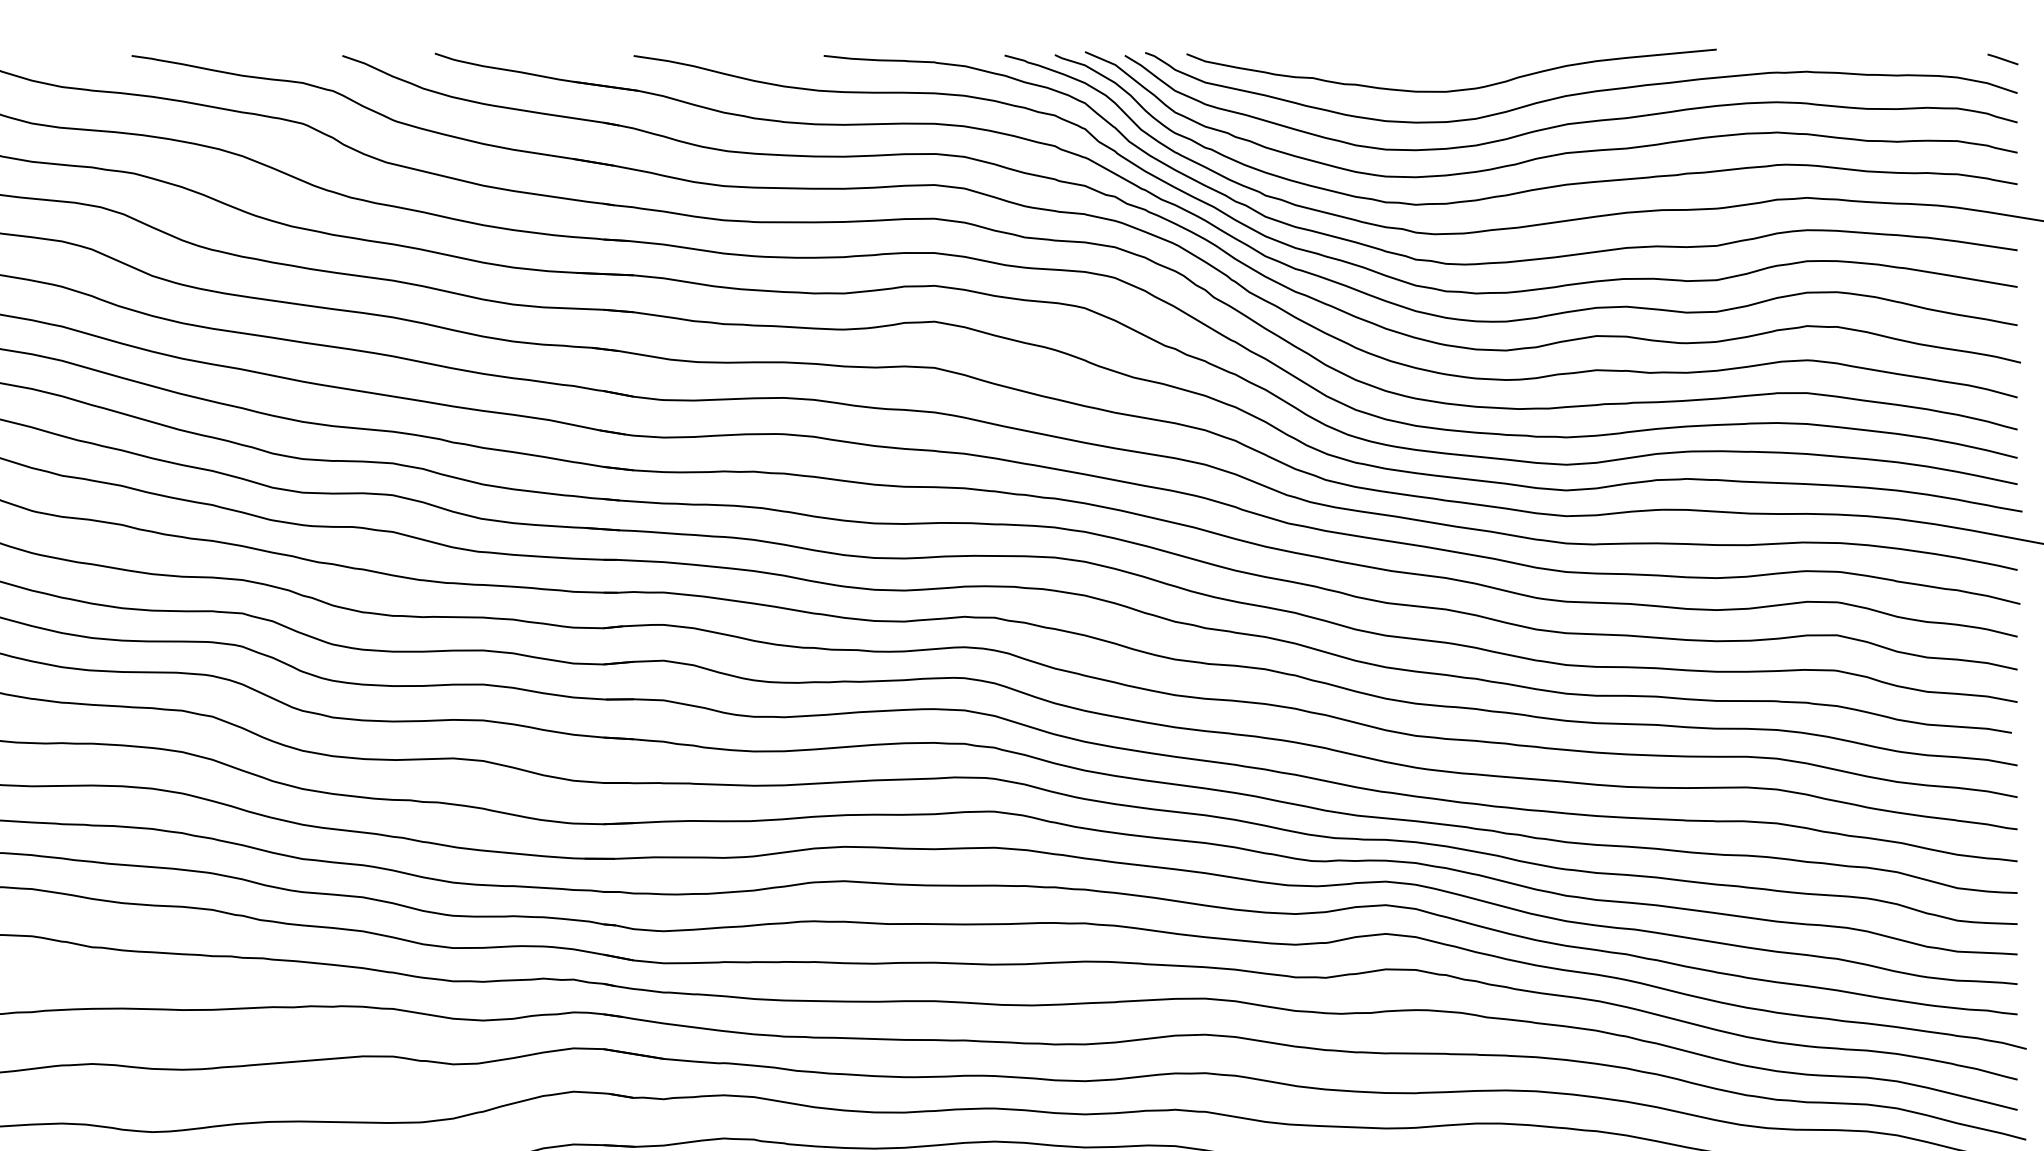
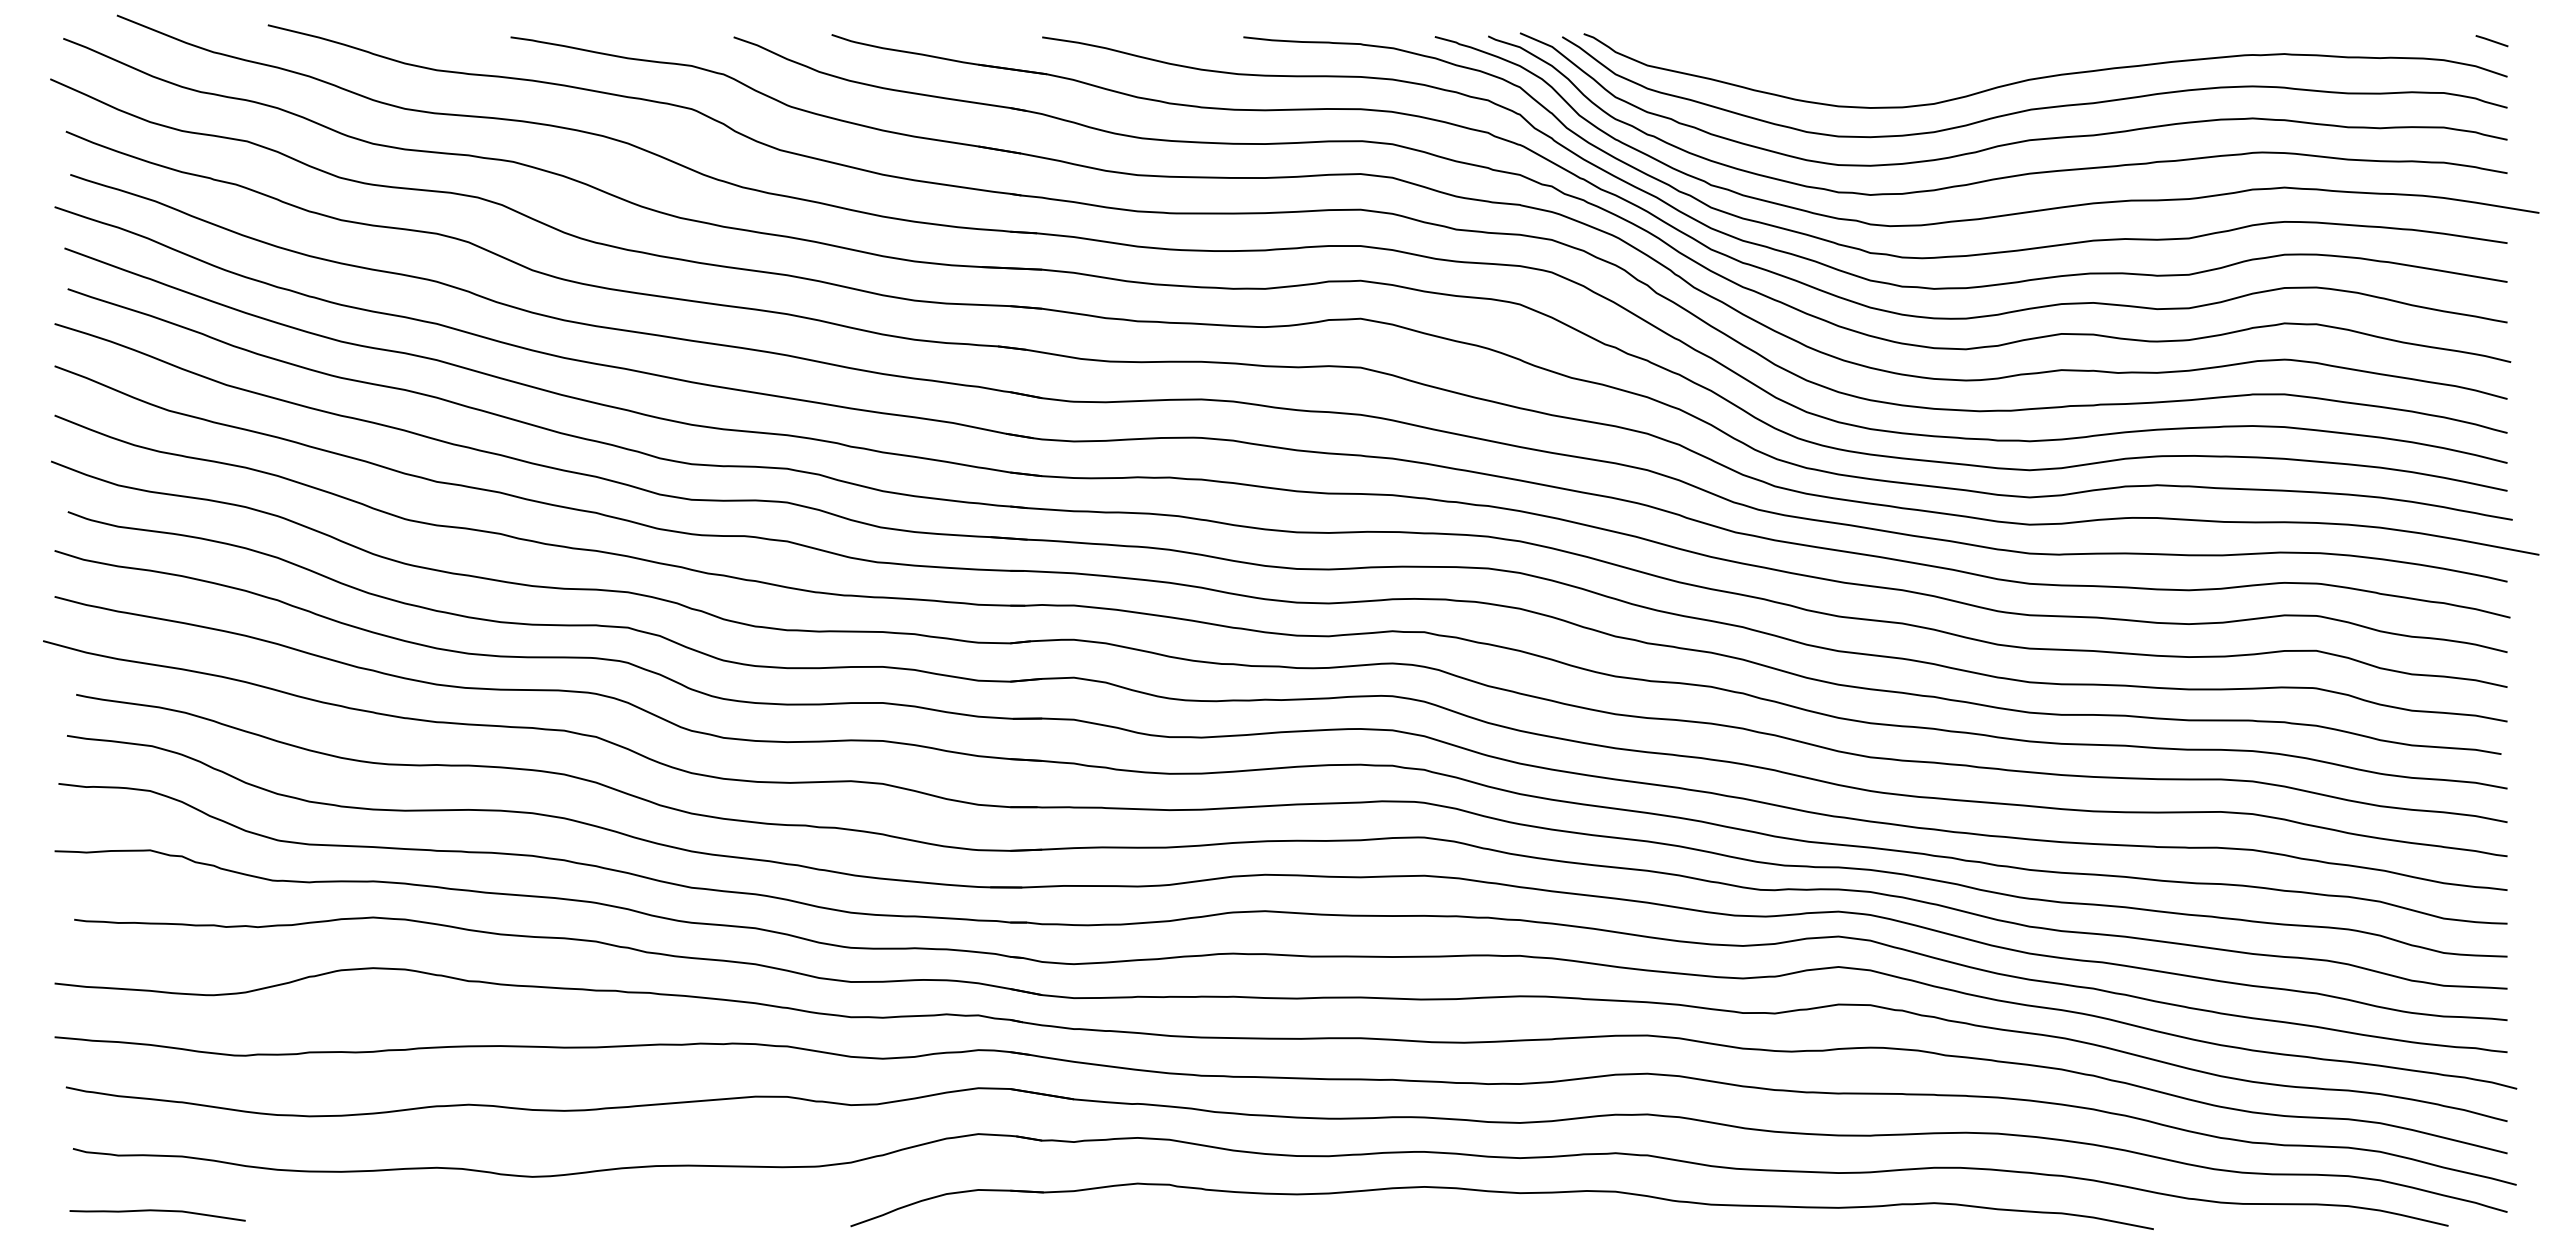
curve: (1450, 90) -> (1907, 73), removed

